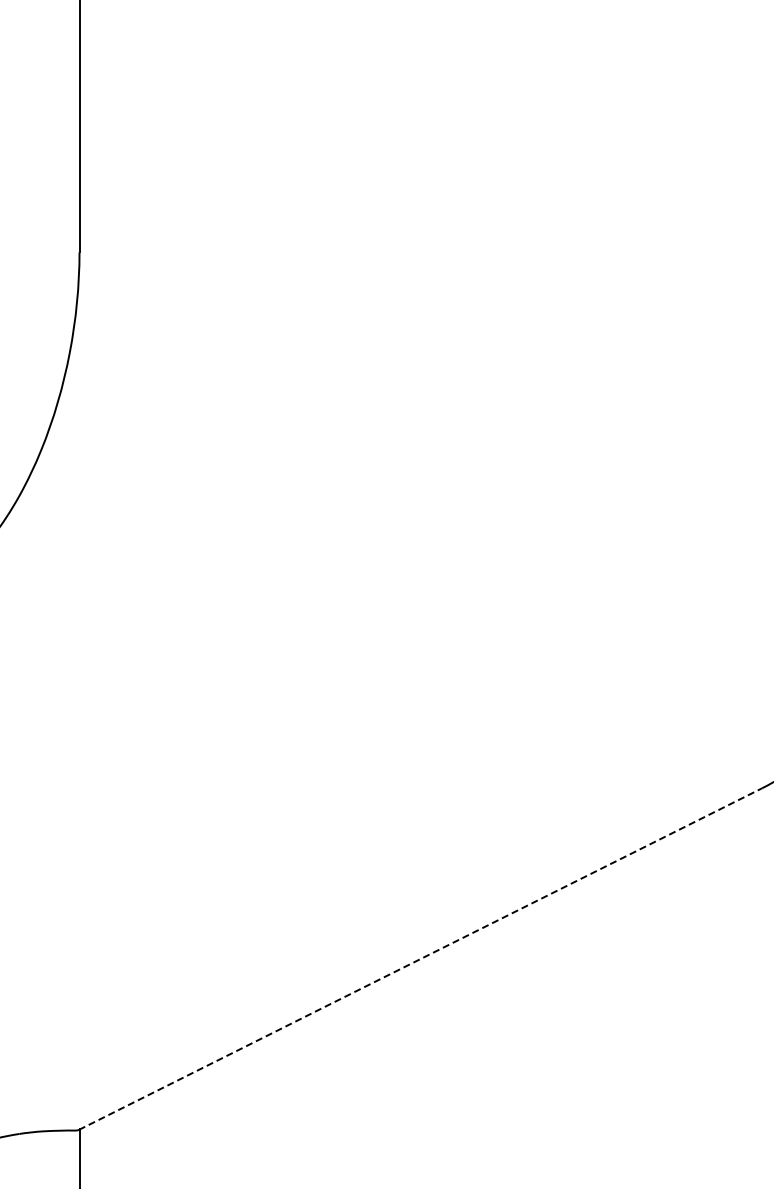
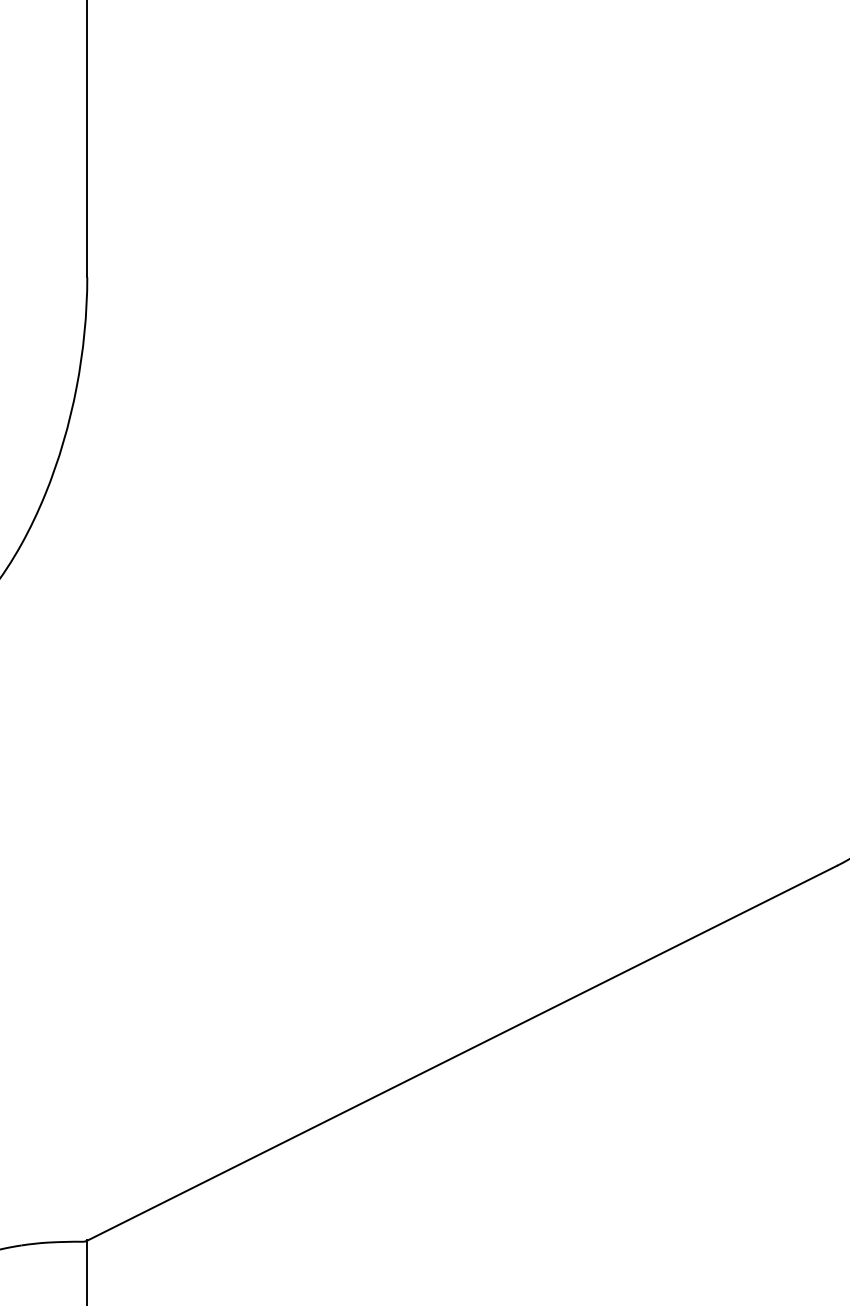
line: (420, 959) -> (461, 1053), dashed -> solid

